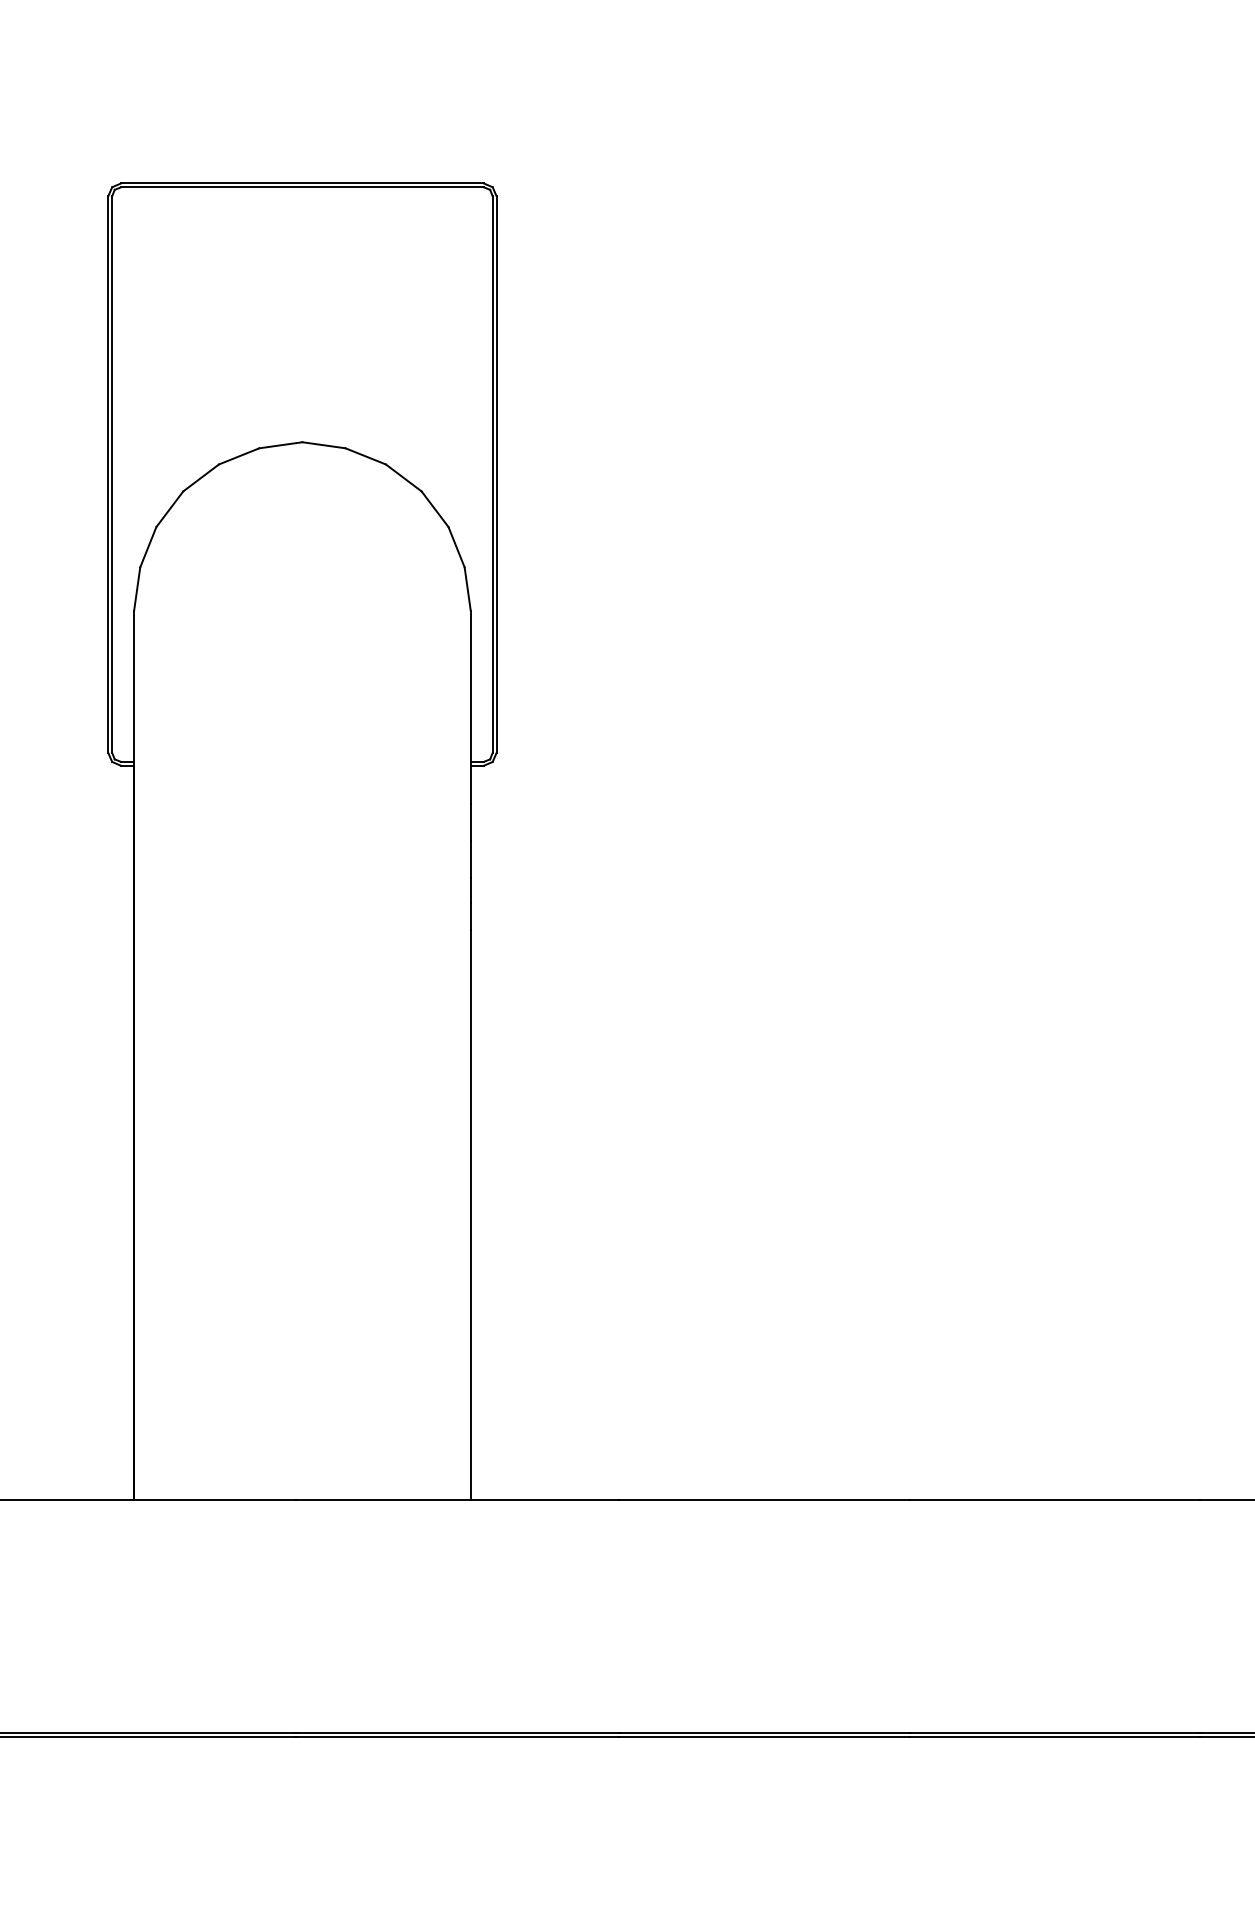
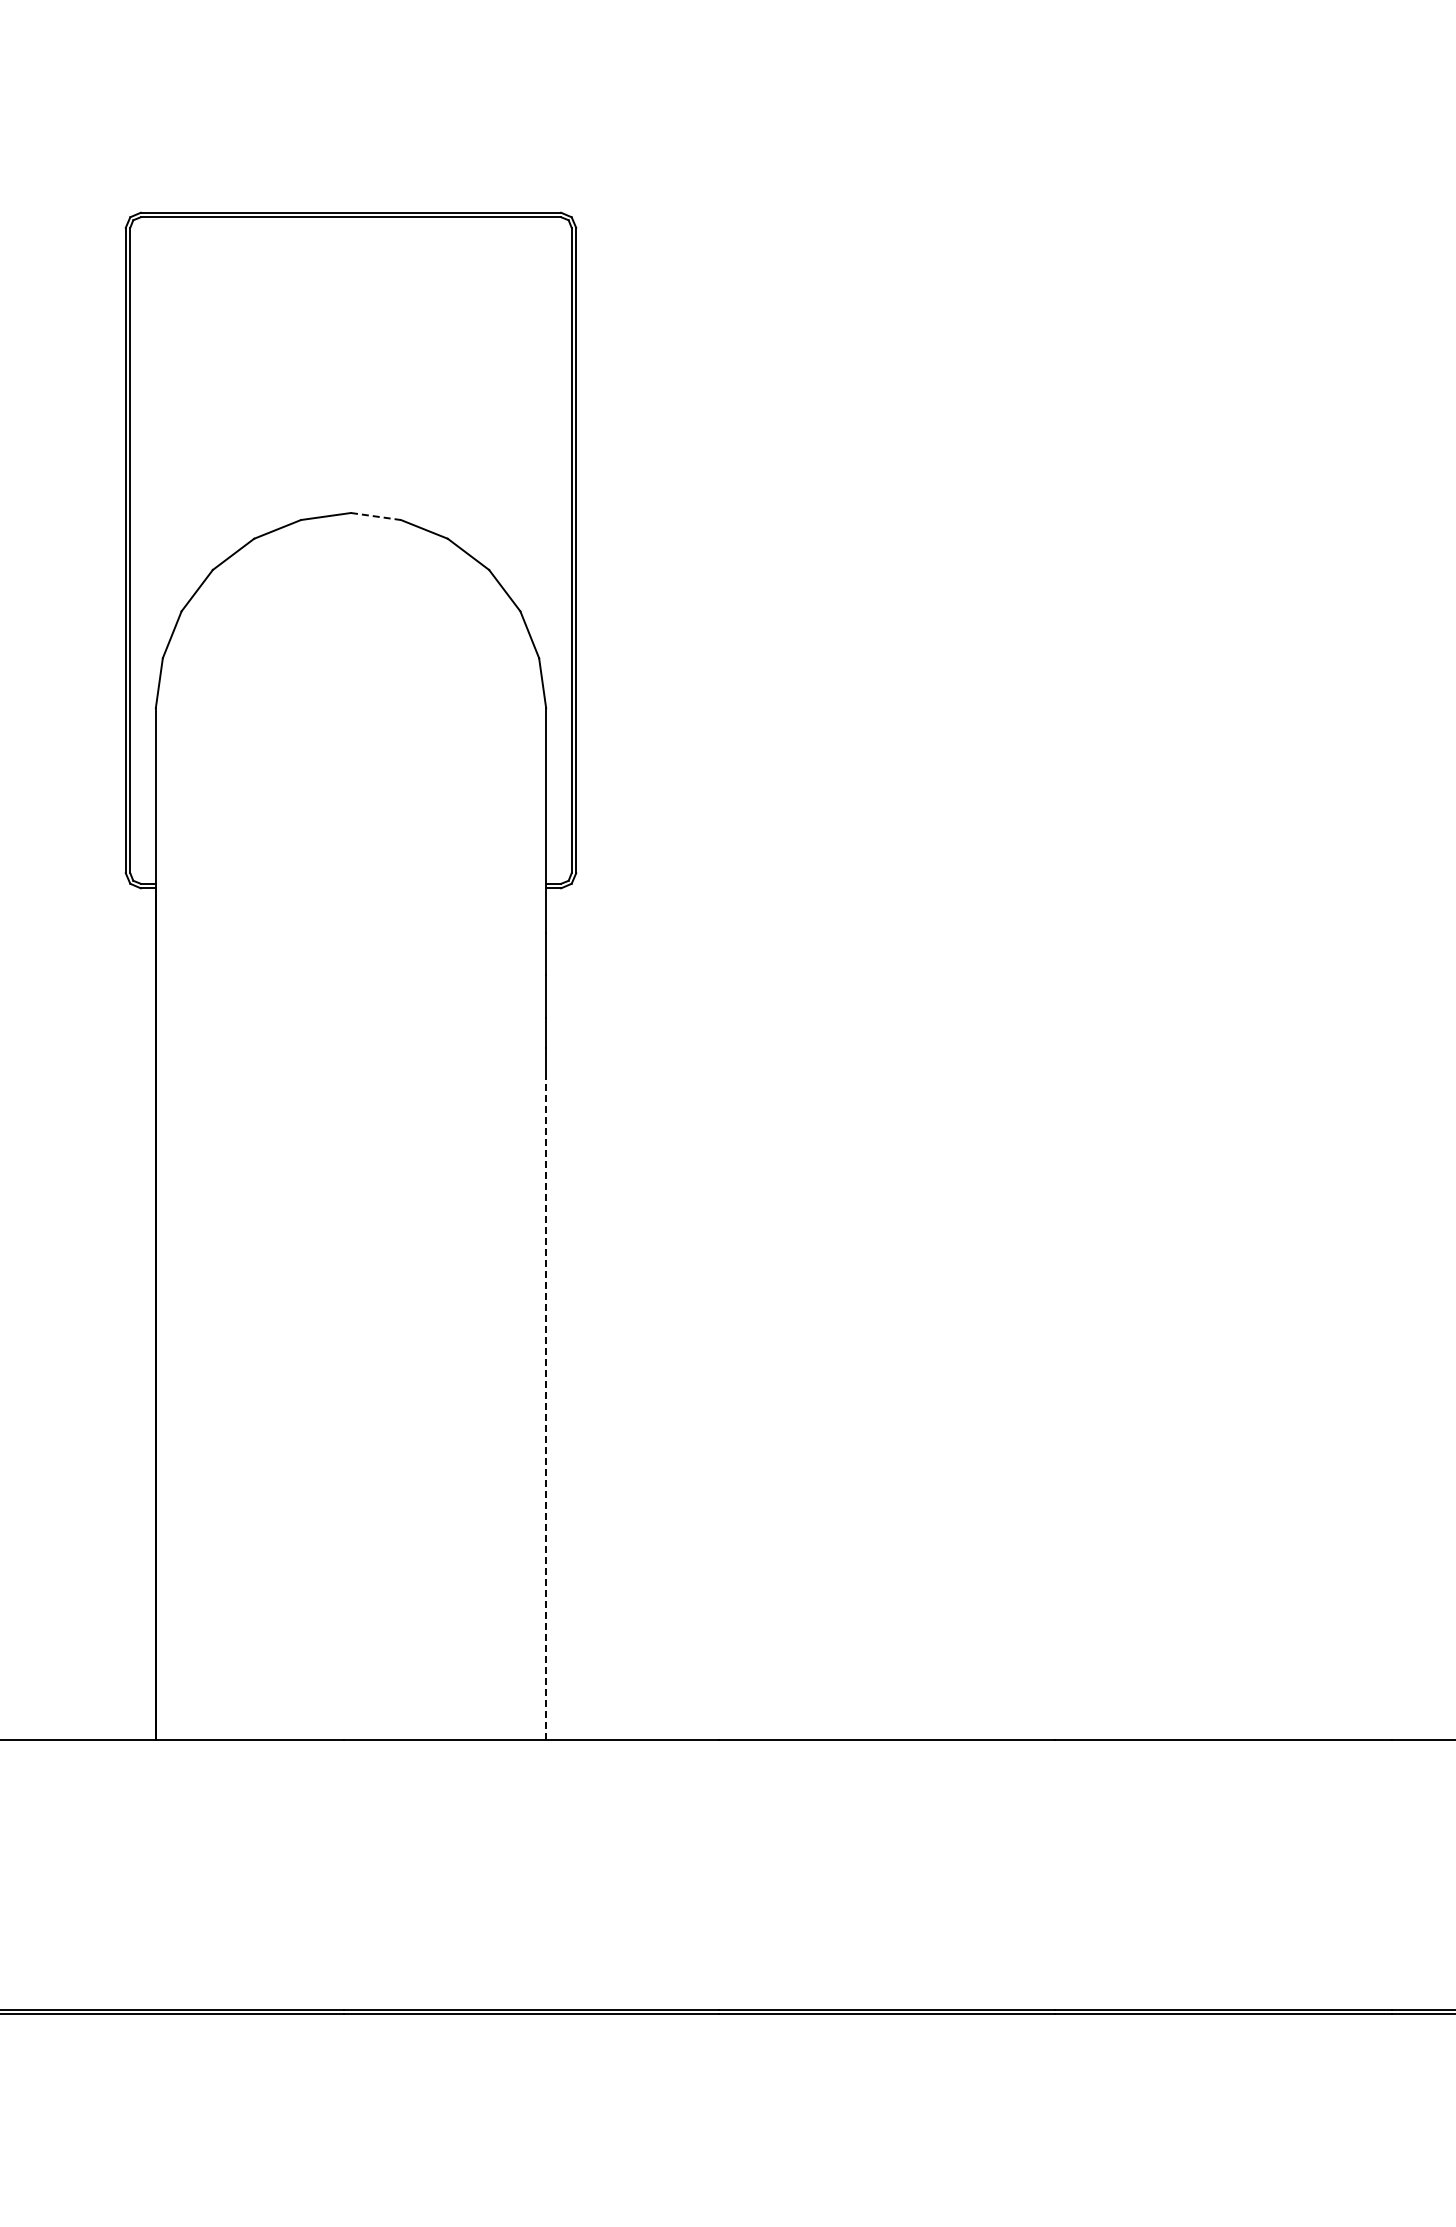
line: (324, 445) -> (376, 516), solid -> dashed
line: (471, 1215) -> (546, 1409), solid -> dashed

